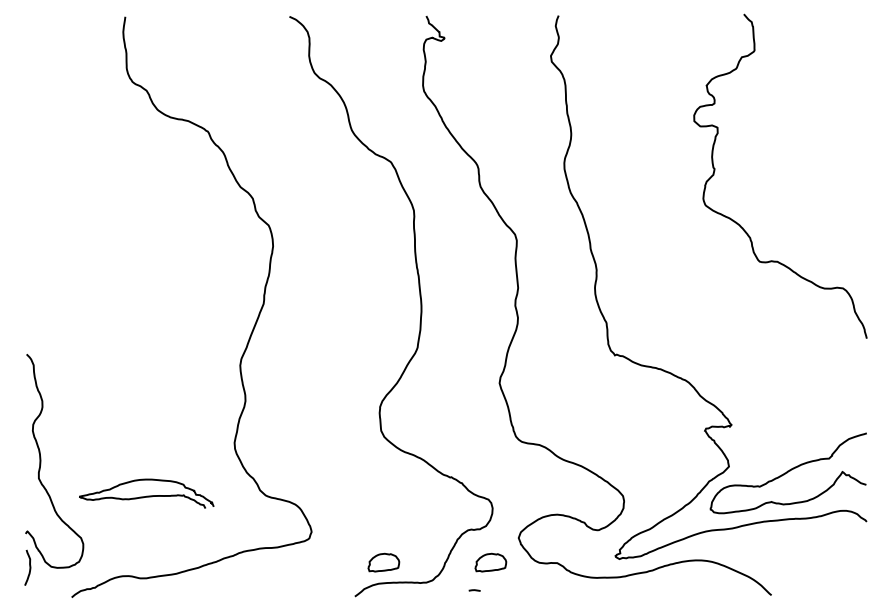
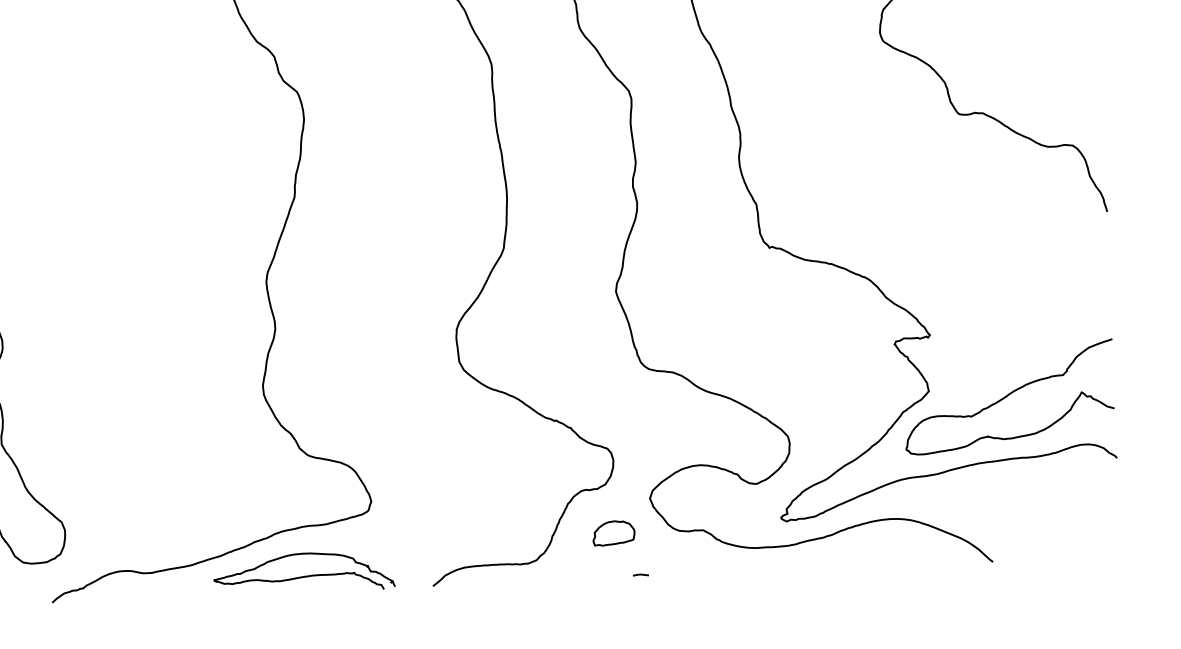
curve: (146, 495) -> (304, 575), moved
part: (383, 562) -> (469, 538), removed
line: (474, 590) -> (640, 575), moved

